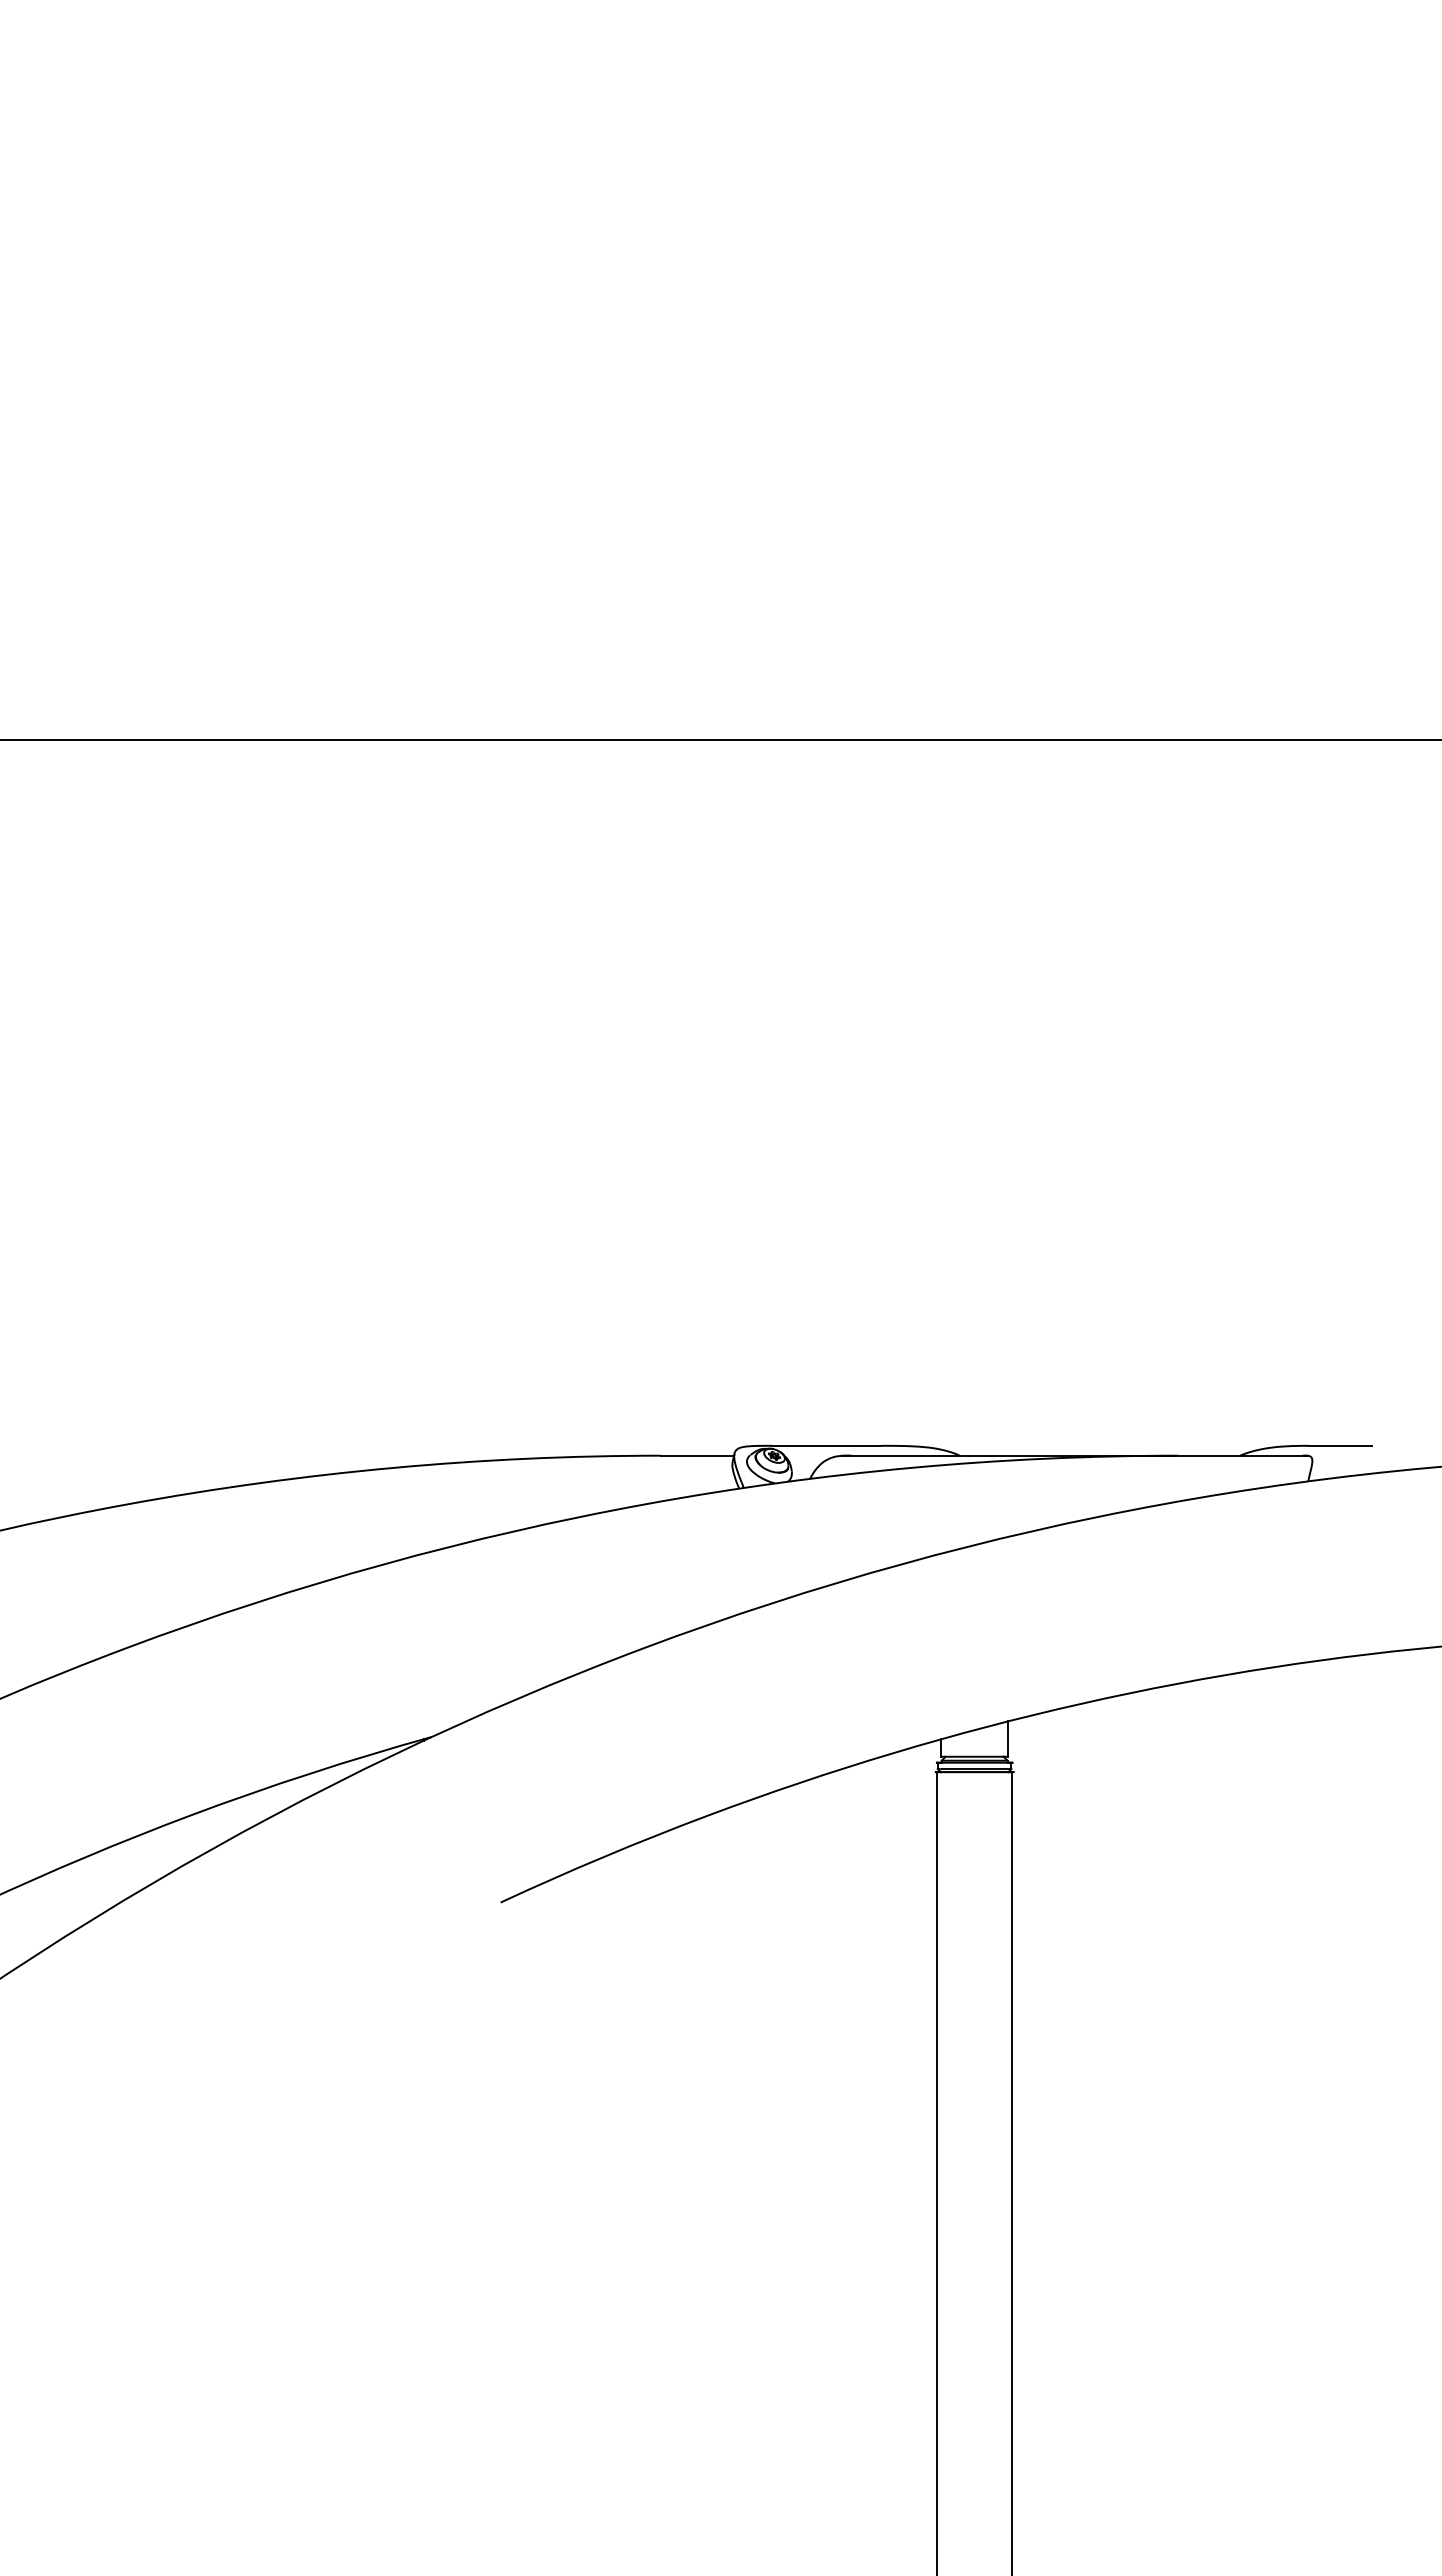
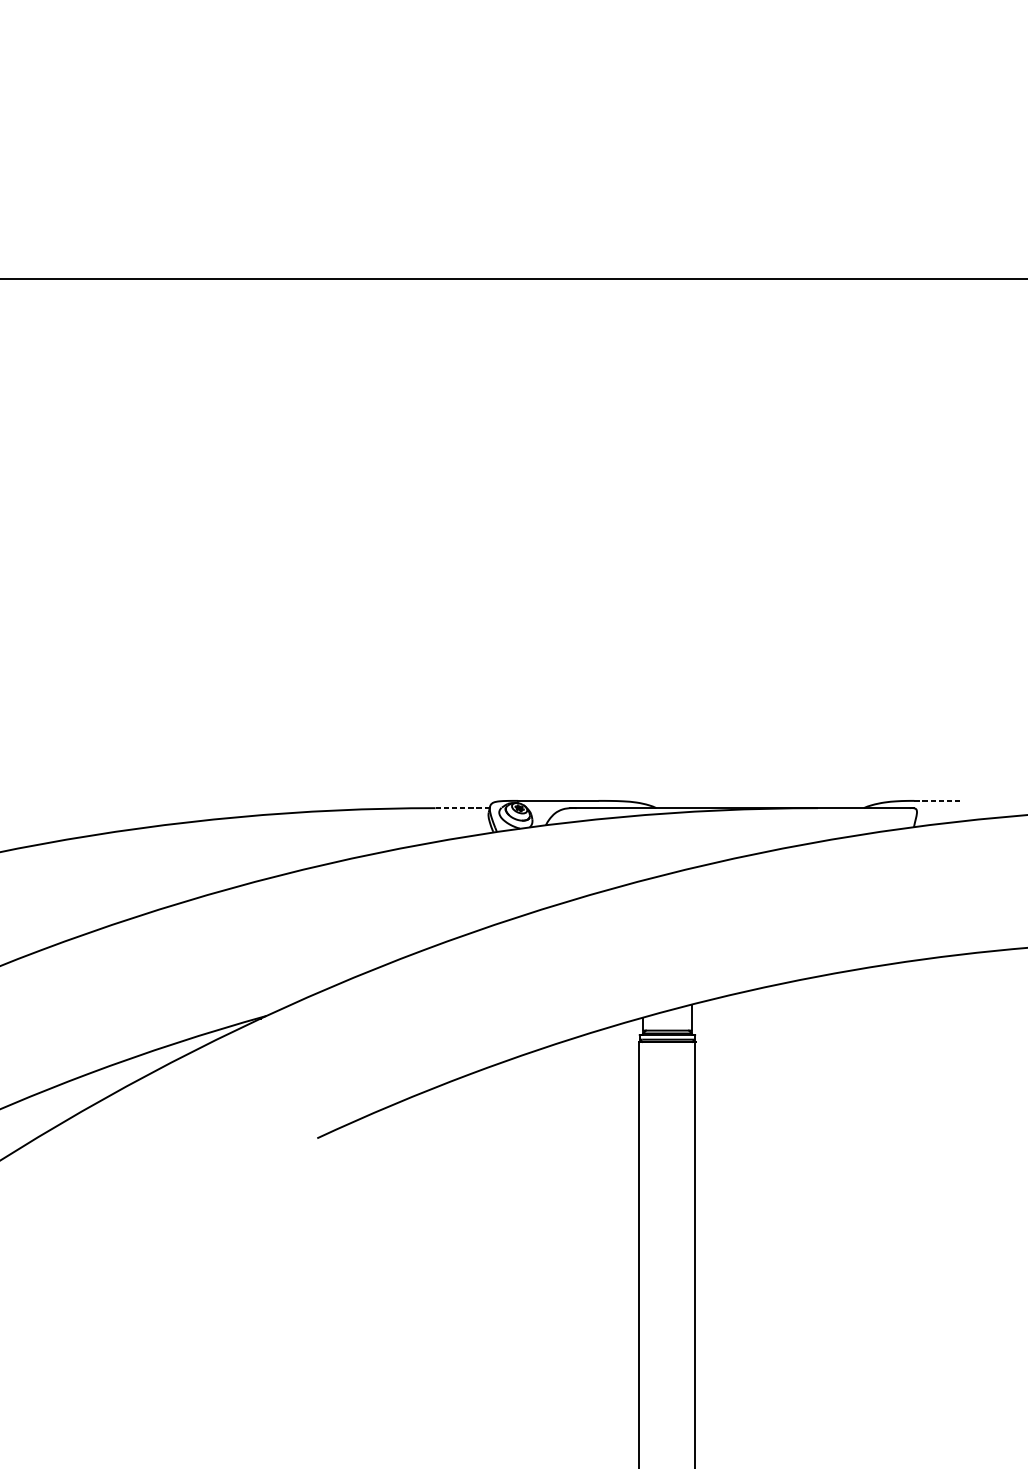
line: (1340, 1445) -> (937, 800), solid -> dashed
line: (697, 1455) -> (462, 808), solid -> dashed

